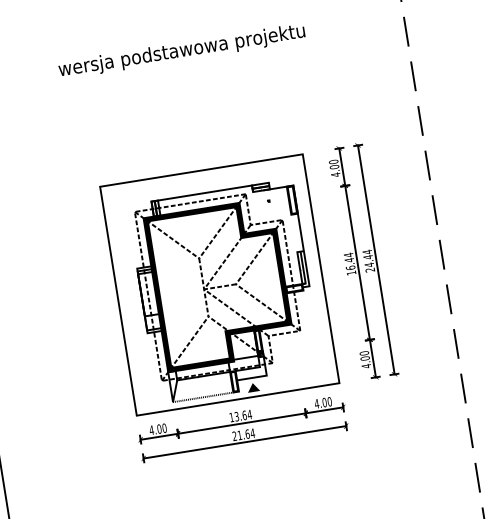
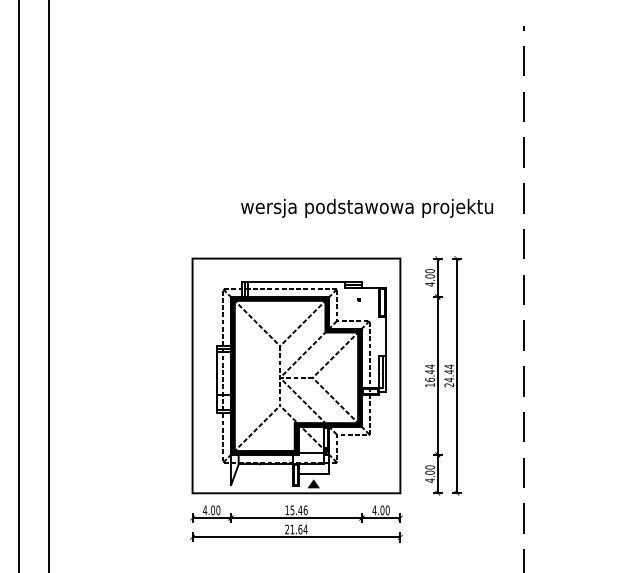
text: (181, 50) -> (366, 207), moved
line: (202, 397) -> (261, 485), removed
text: (242, 415) -> (298, 510), 13.64 -> 15.46

